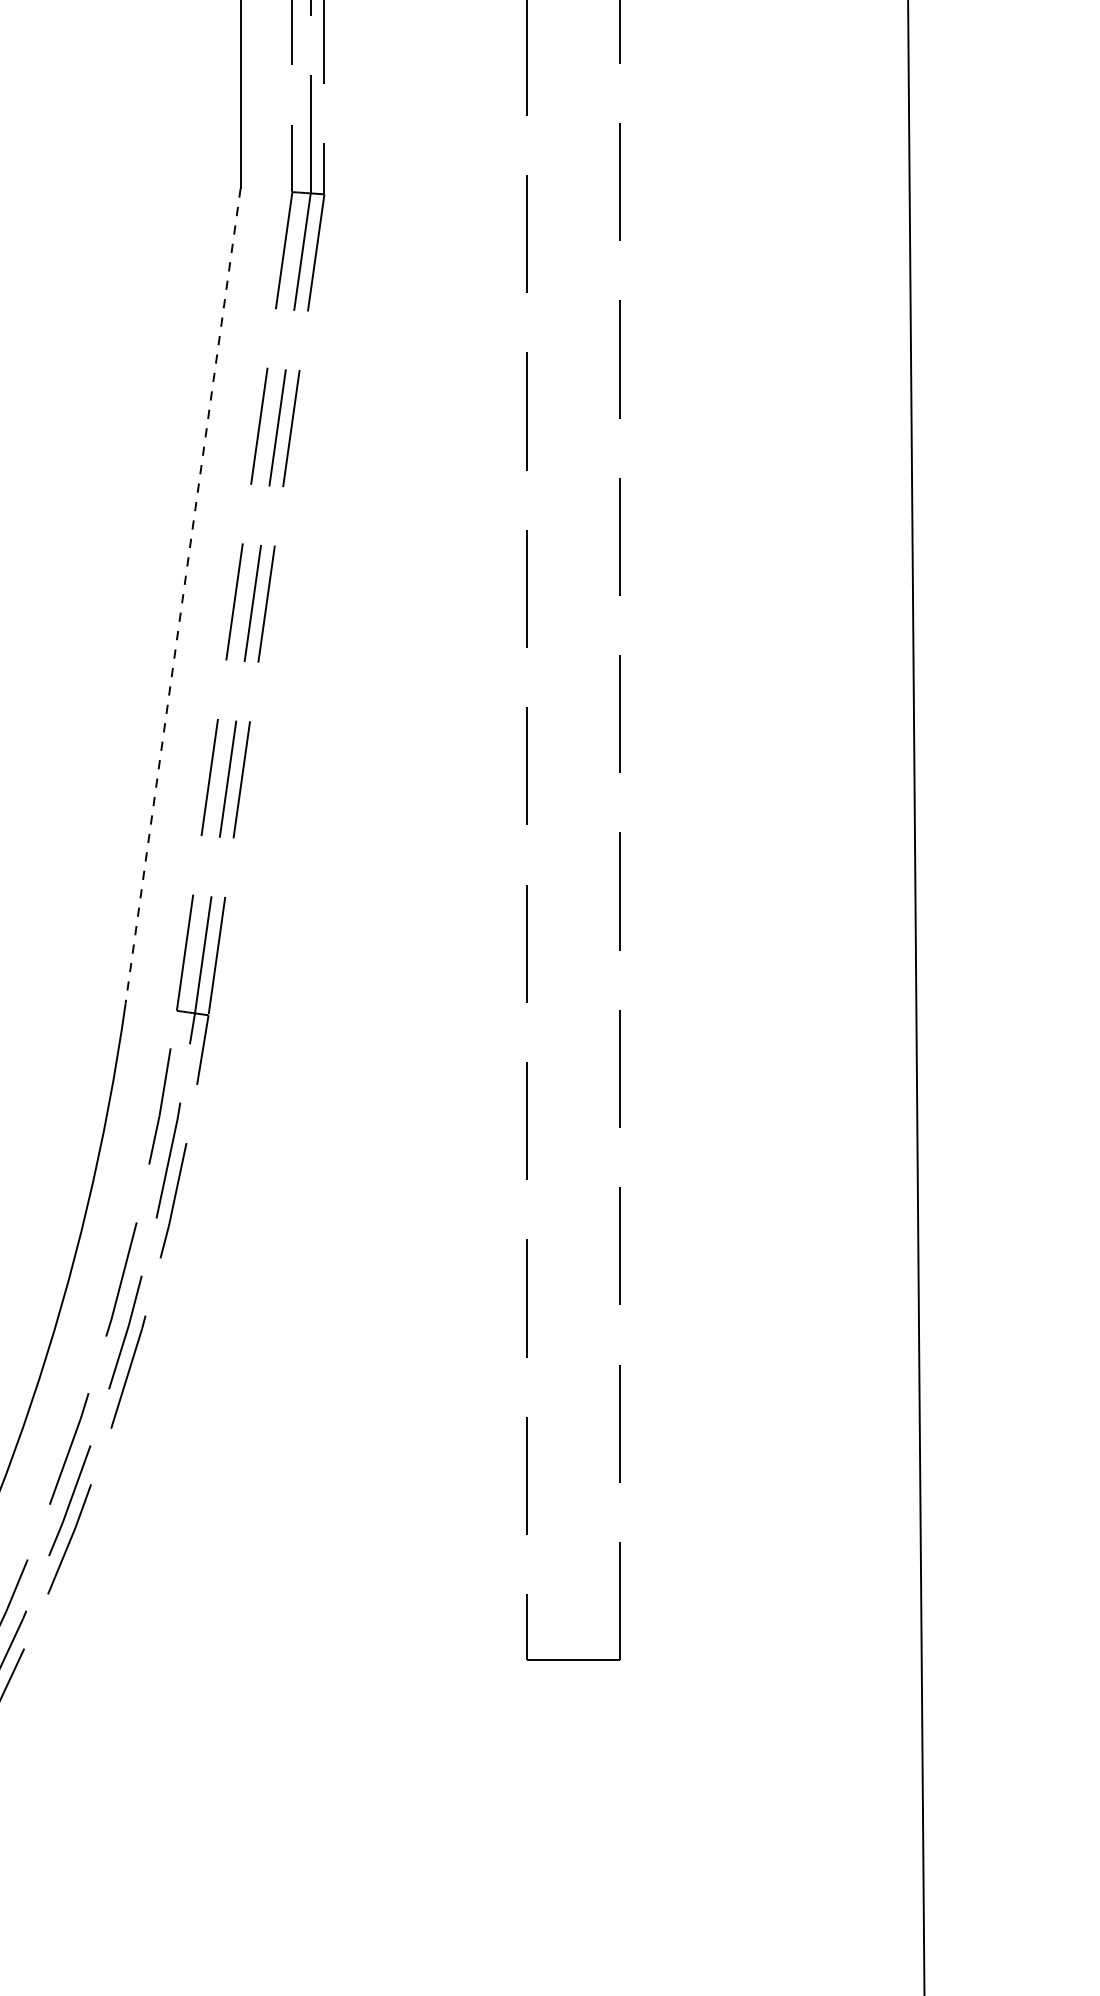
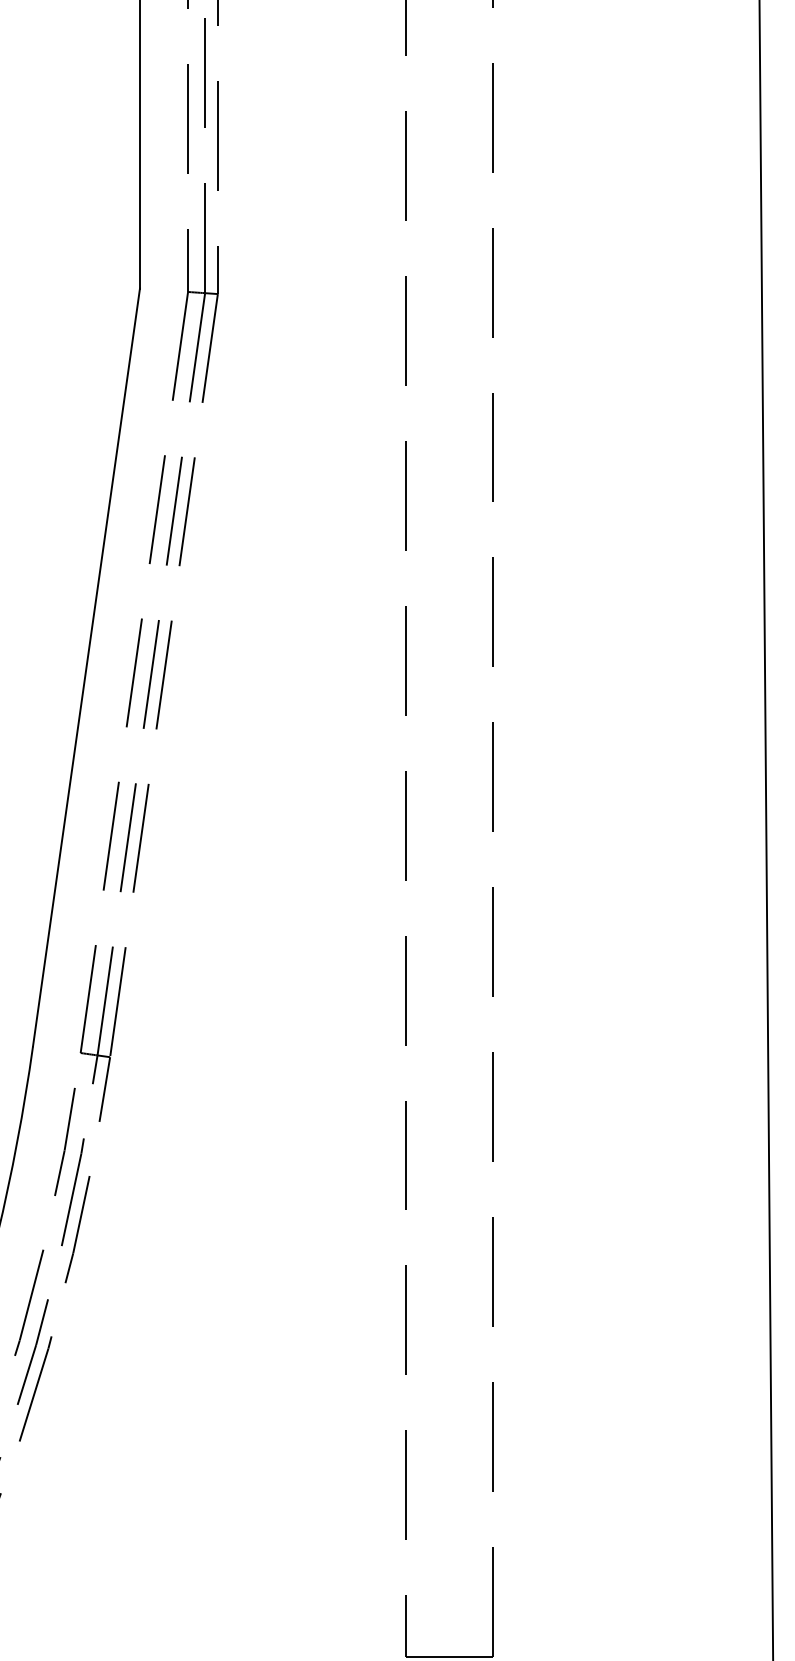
line: (183, 596) -> (86, 667), dashed -> solid

